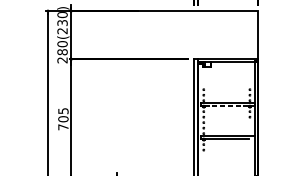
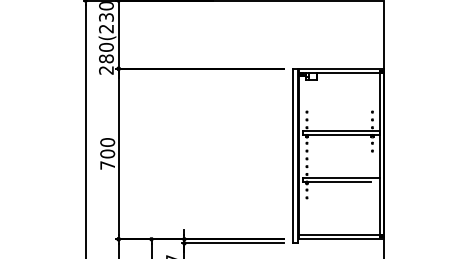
line: (226, 106) -> (339, 135), dashed -> solid
text: (63, 111) -> (107, 142), 705 -> 700

